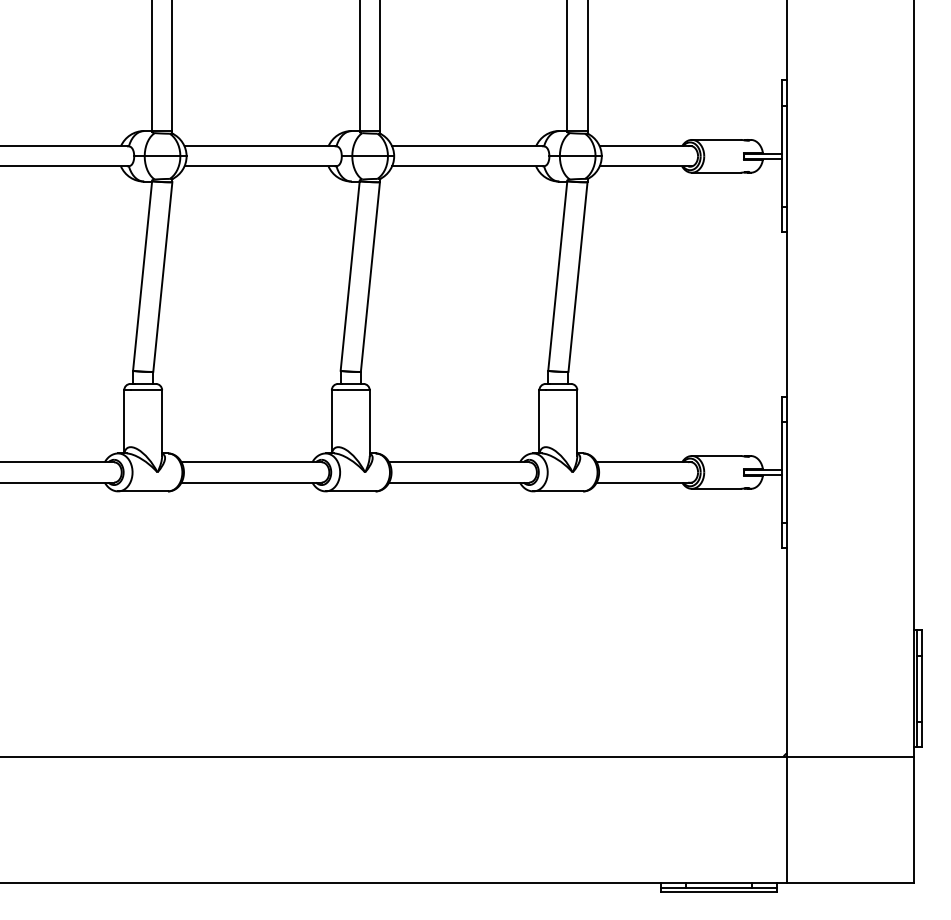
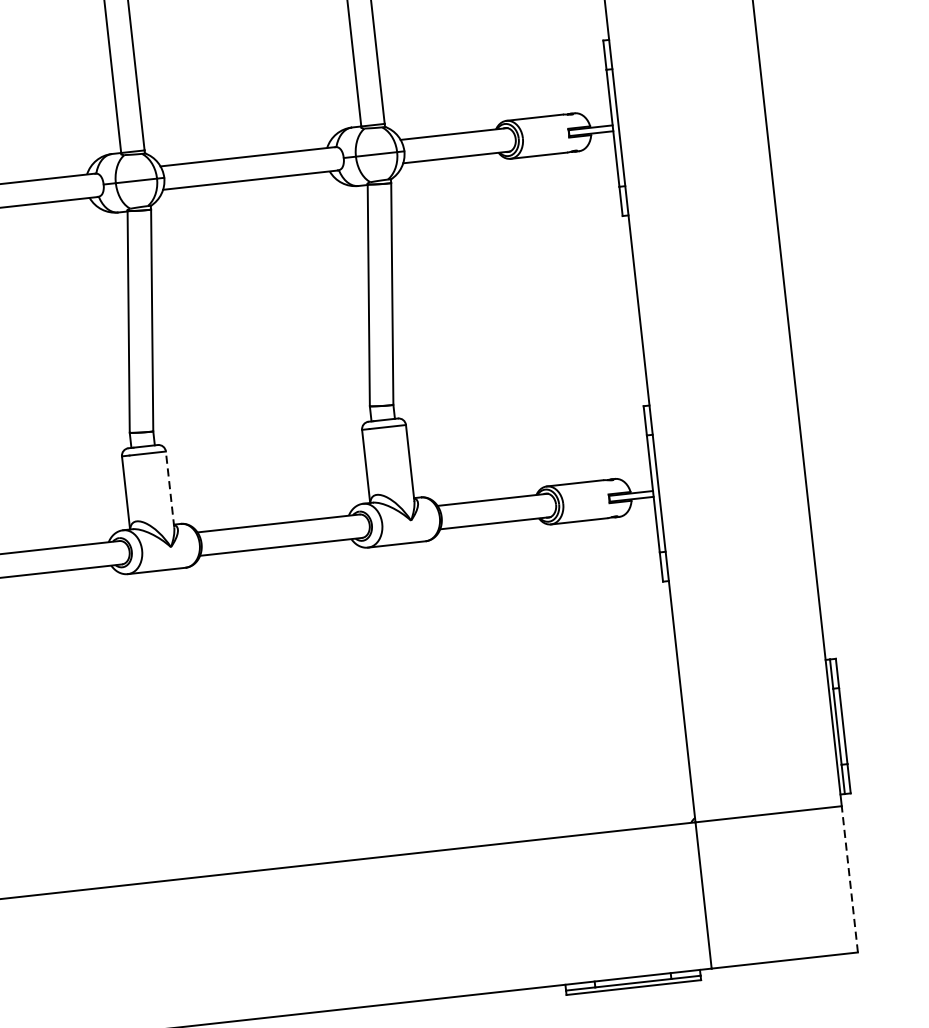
line: (369, 423) -> (169, 490), solid -> dashed
line: (913, 819) -> (849, 878), solid -> dashed

